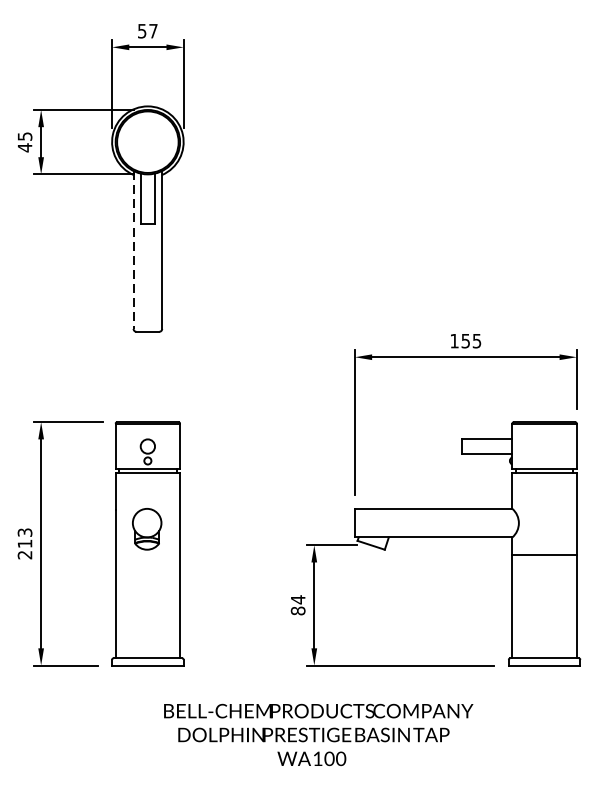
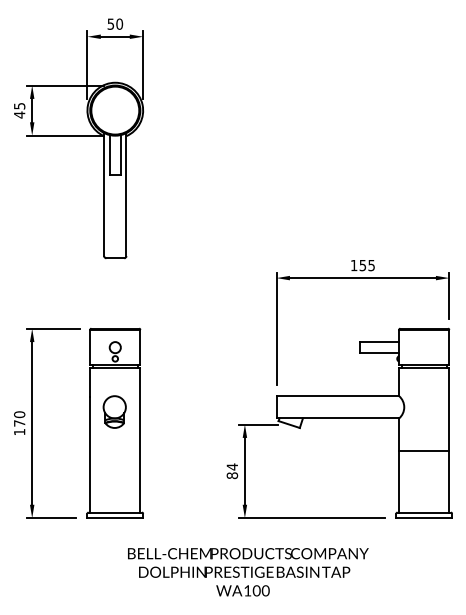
text: (153, 30) -> (119, 23), 57 -> 50
line: (133, 251) -> (104, 195), dashed -> solid
text: (24, 543) -> (19, 423), 213 -> 170
line: (544, 555) -> (424, 451), moved

